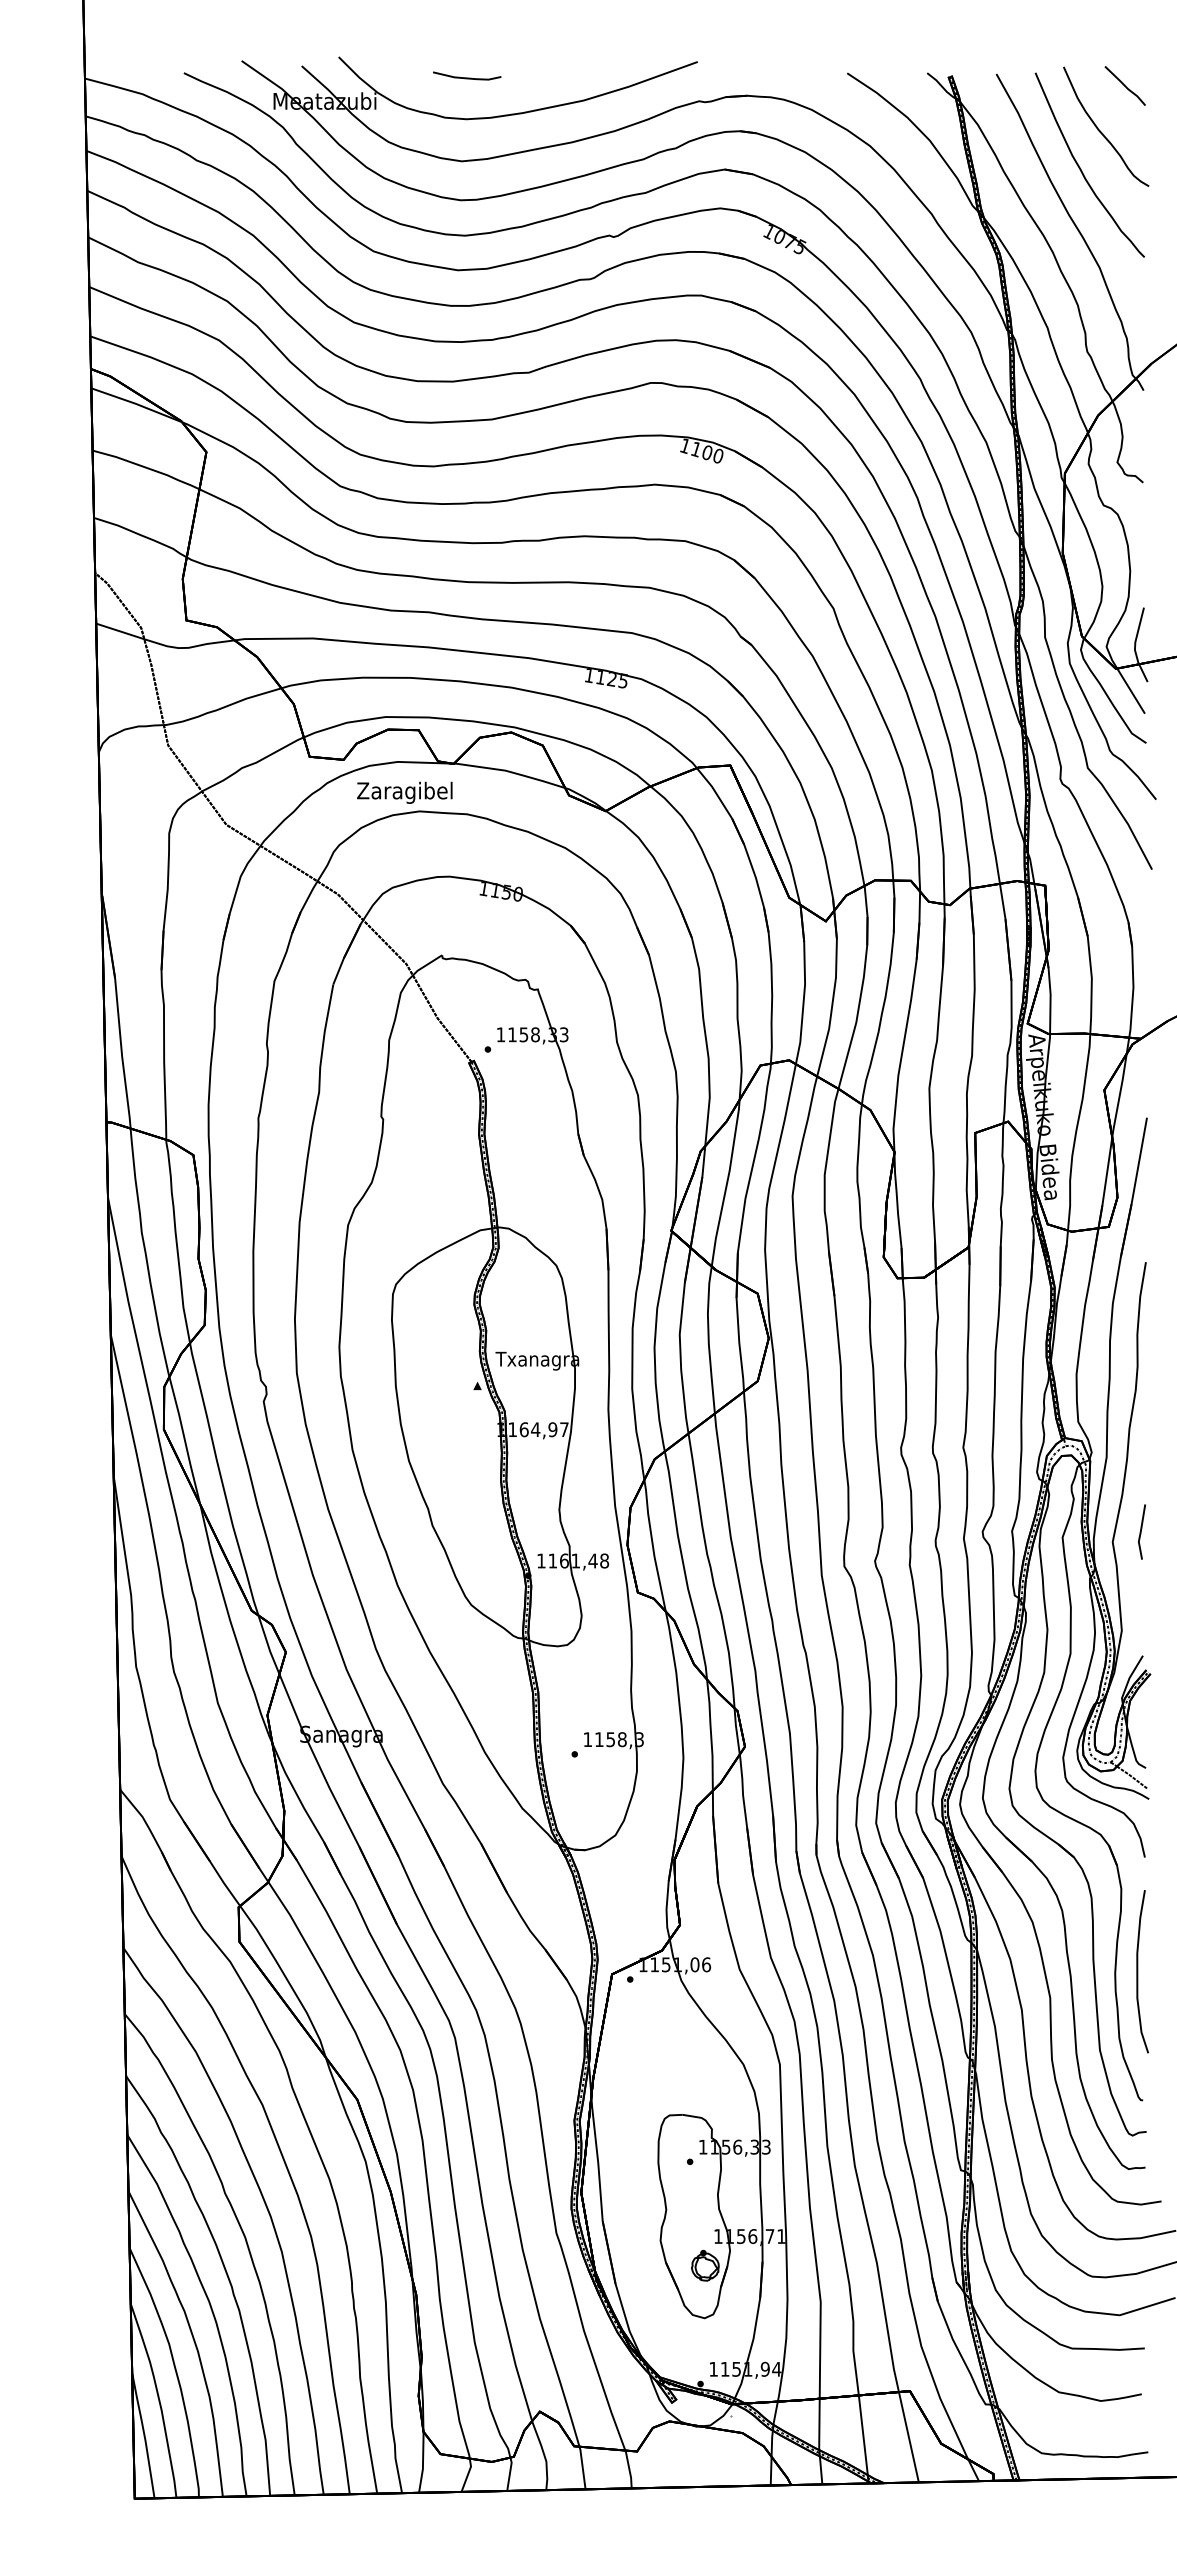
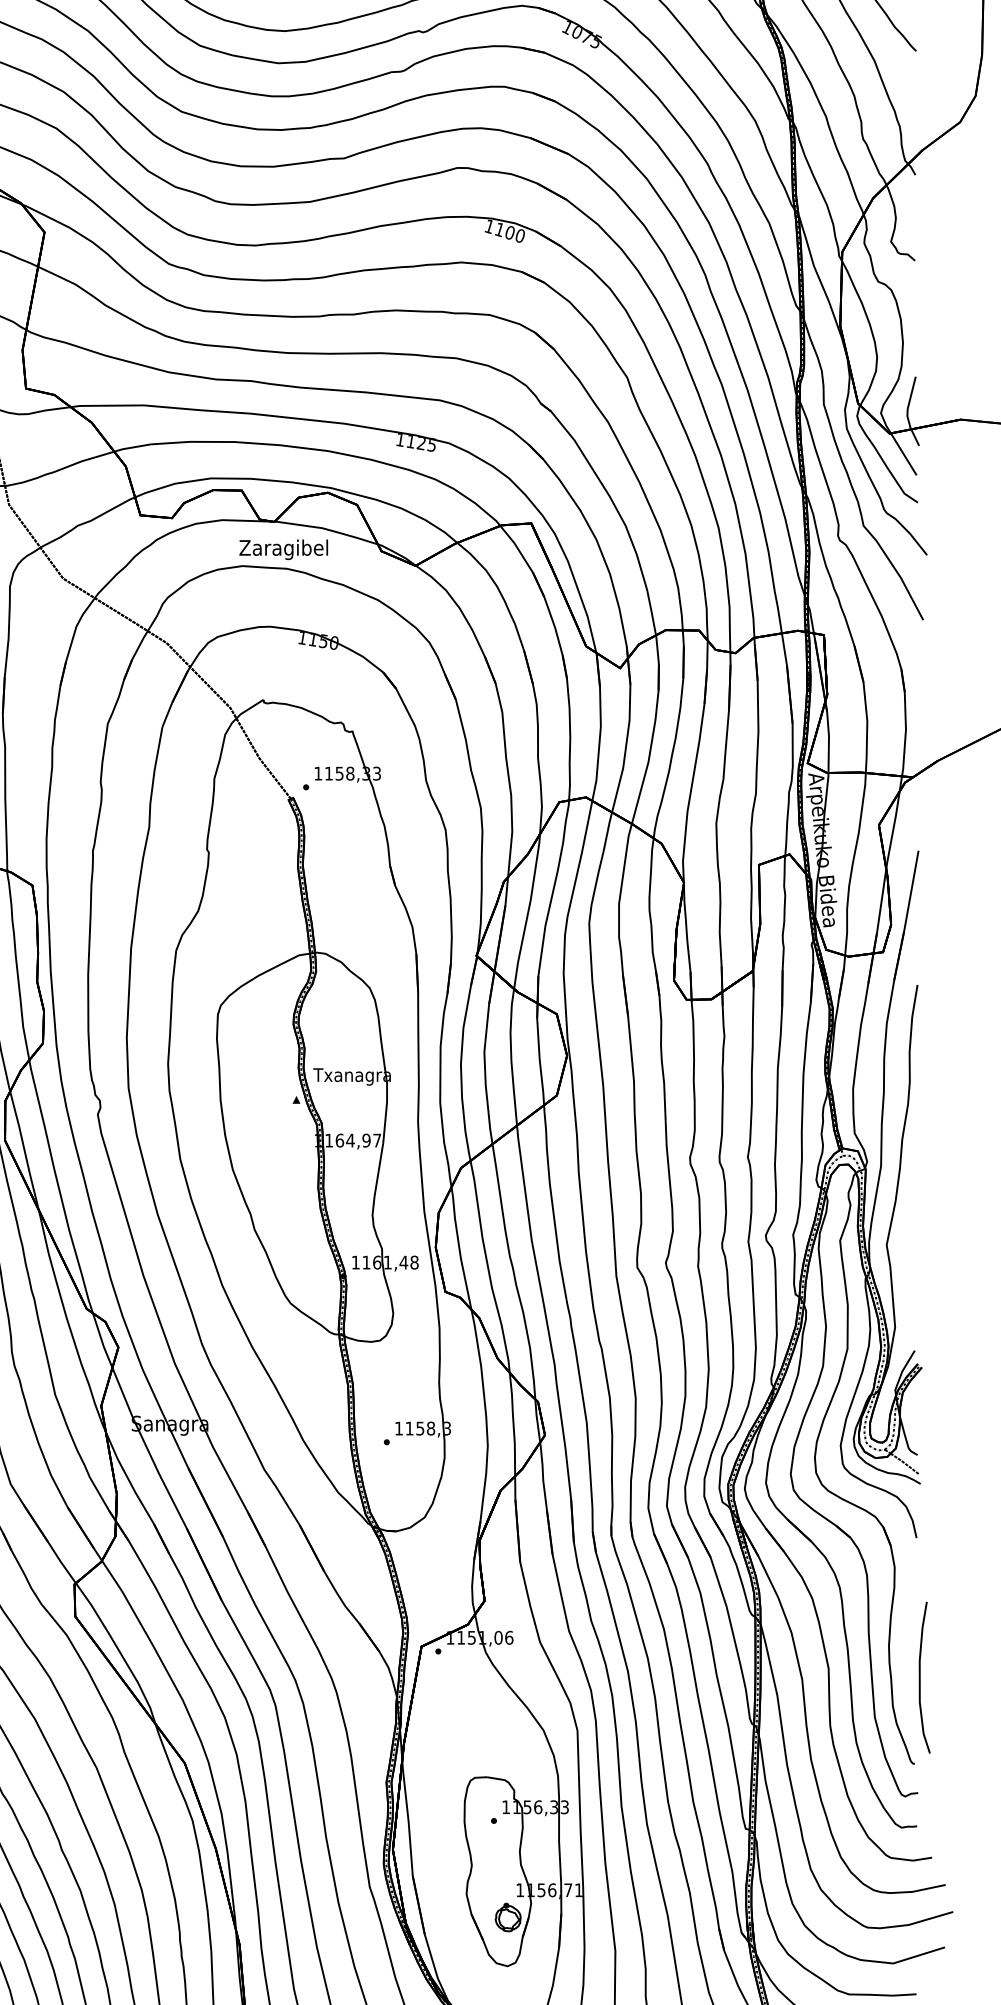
text: (404, 792) -> (283, 549), moved
line: (1141, 1531) -> (913, 1235), removed
curve: (1138, 1971) -> (920, 1677), moved

